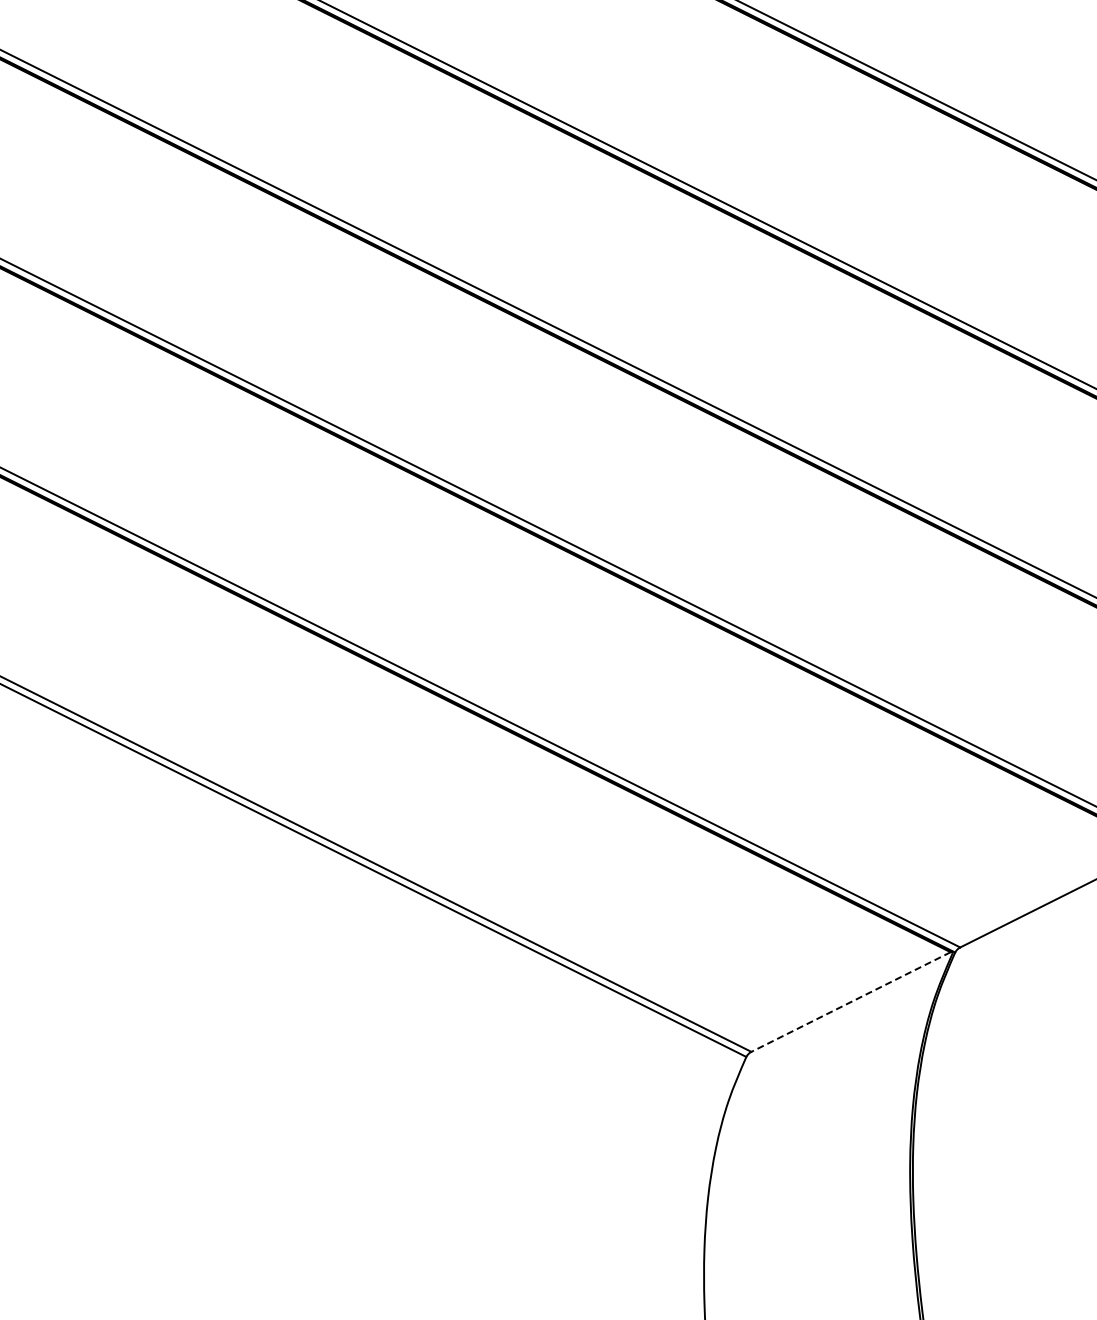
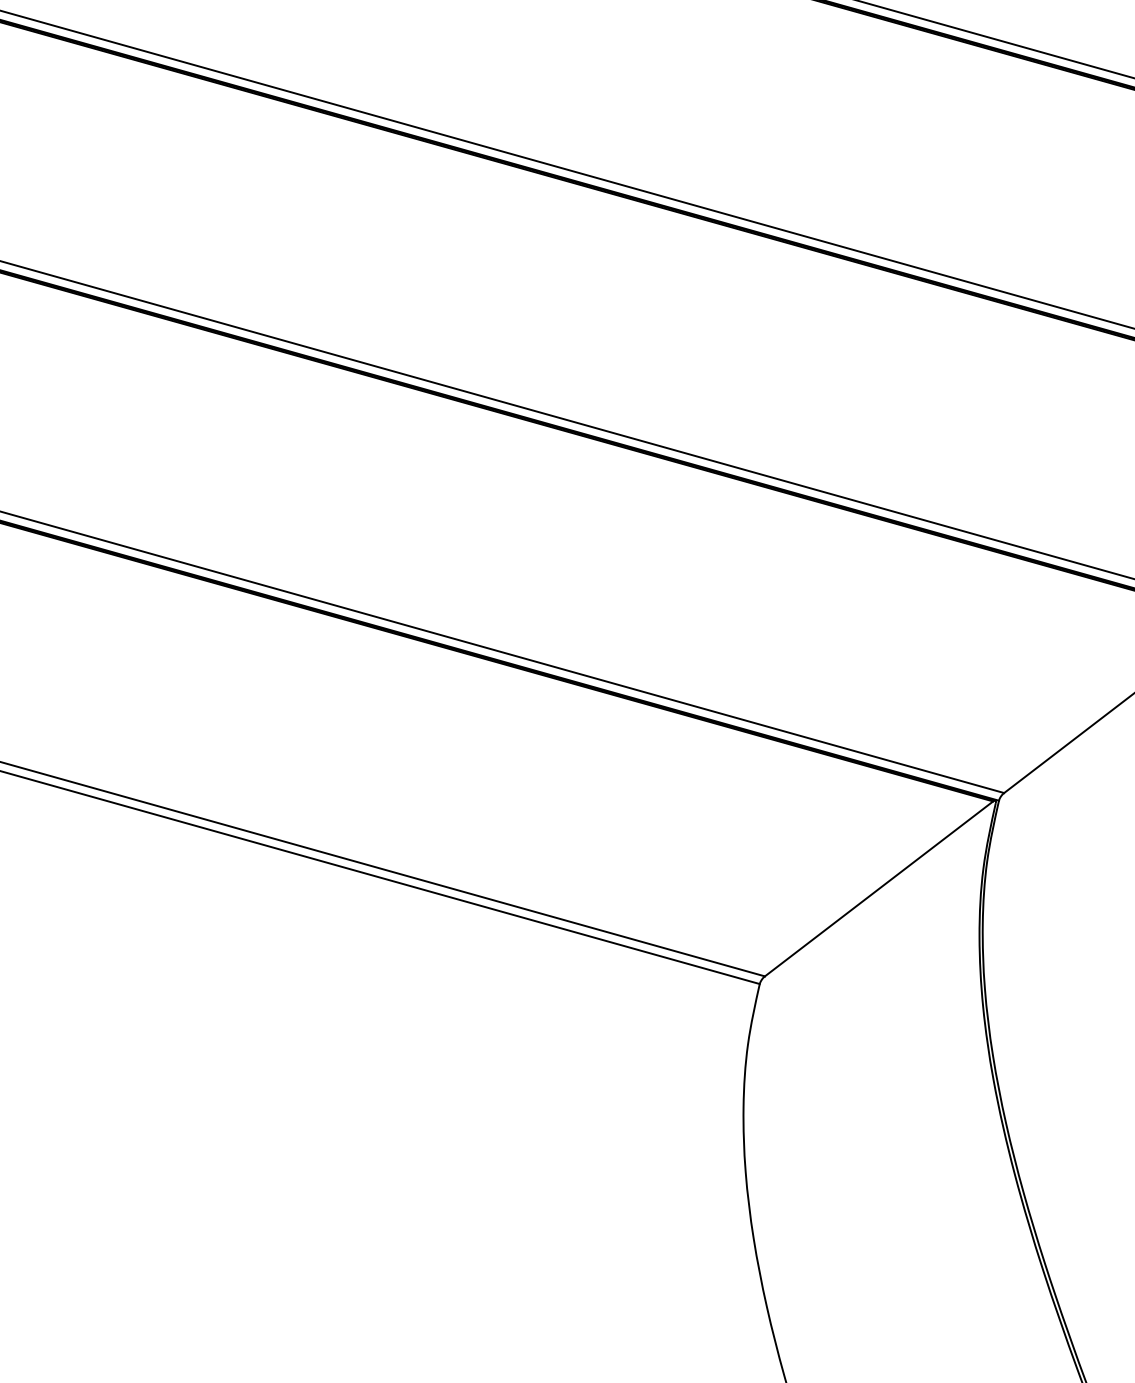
line: (850, 1002) -> (878, 889), dashed -> solid

